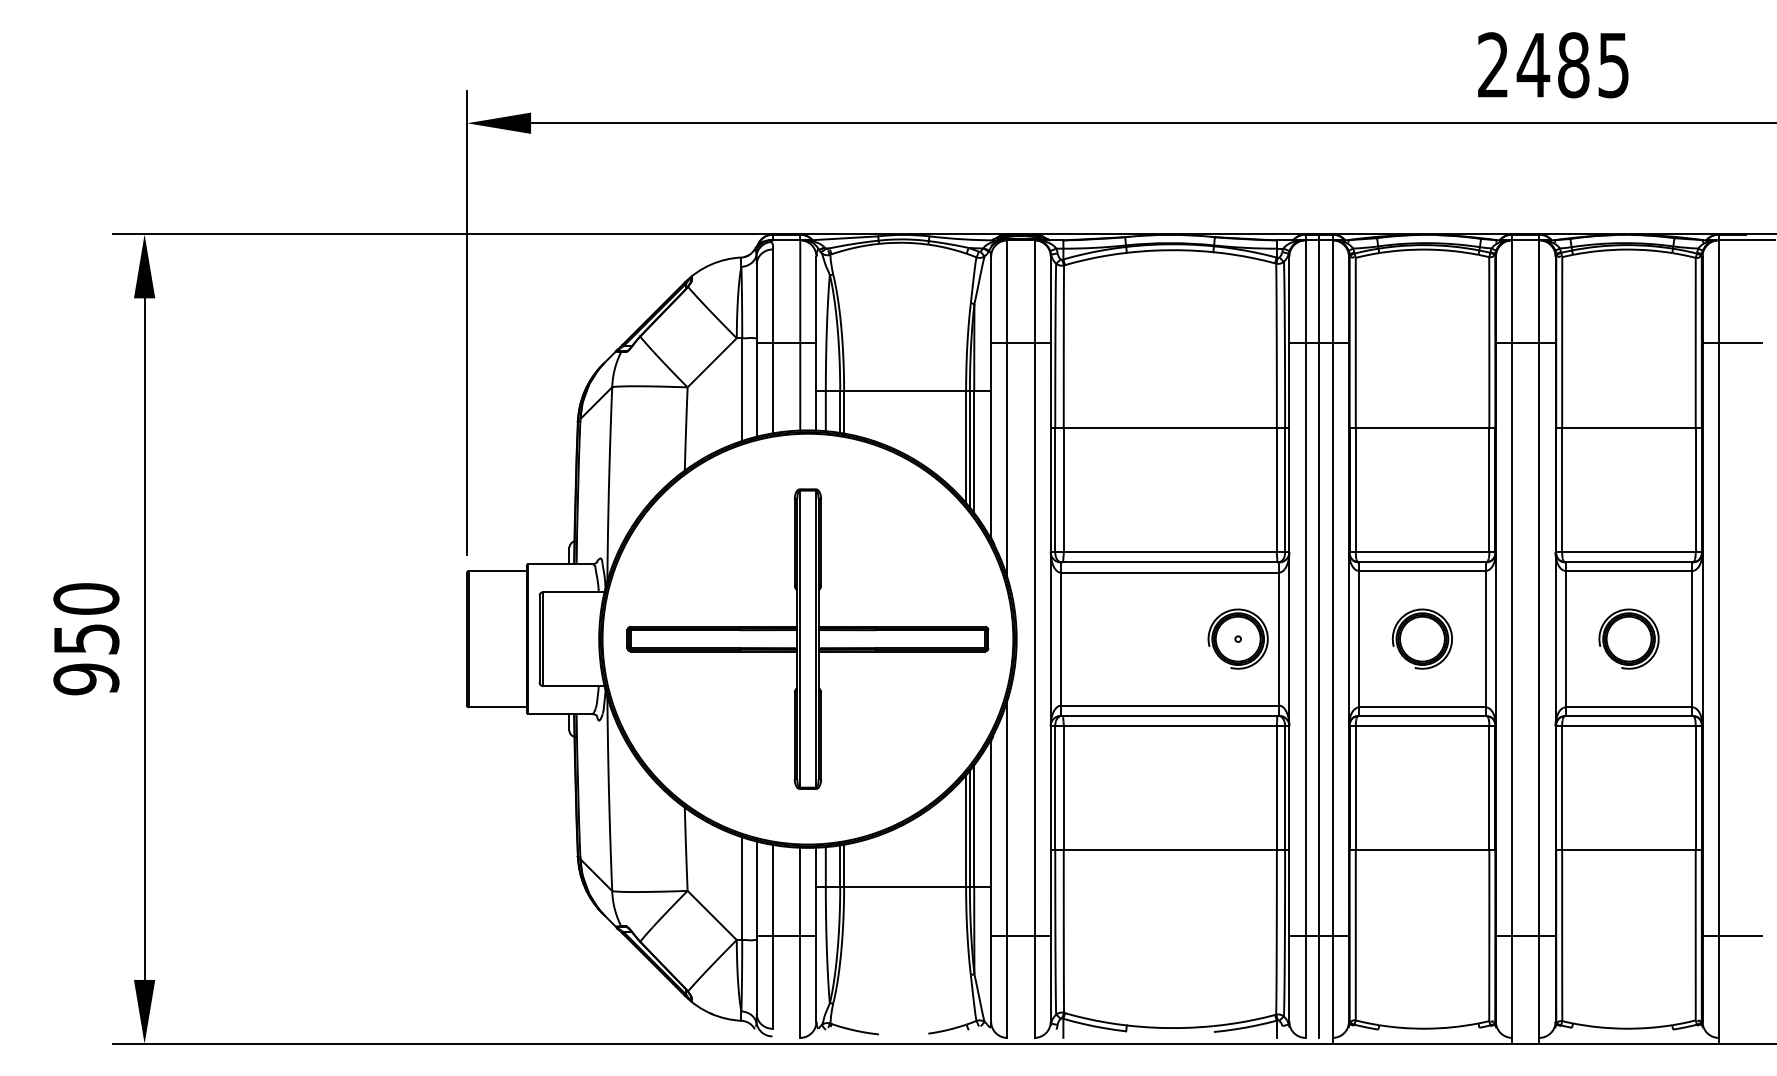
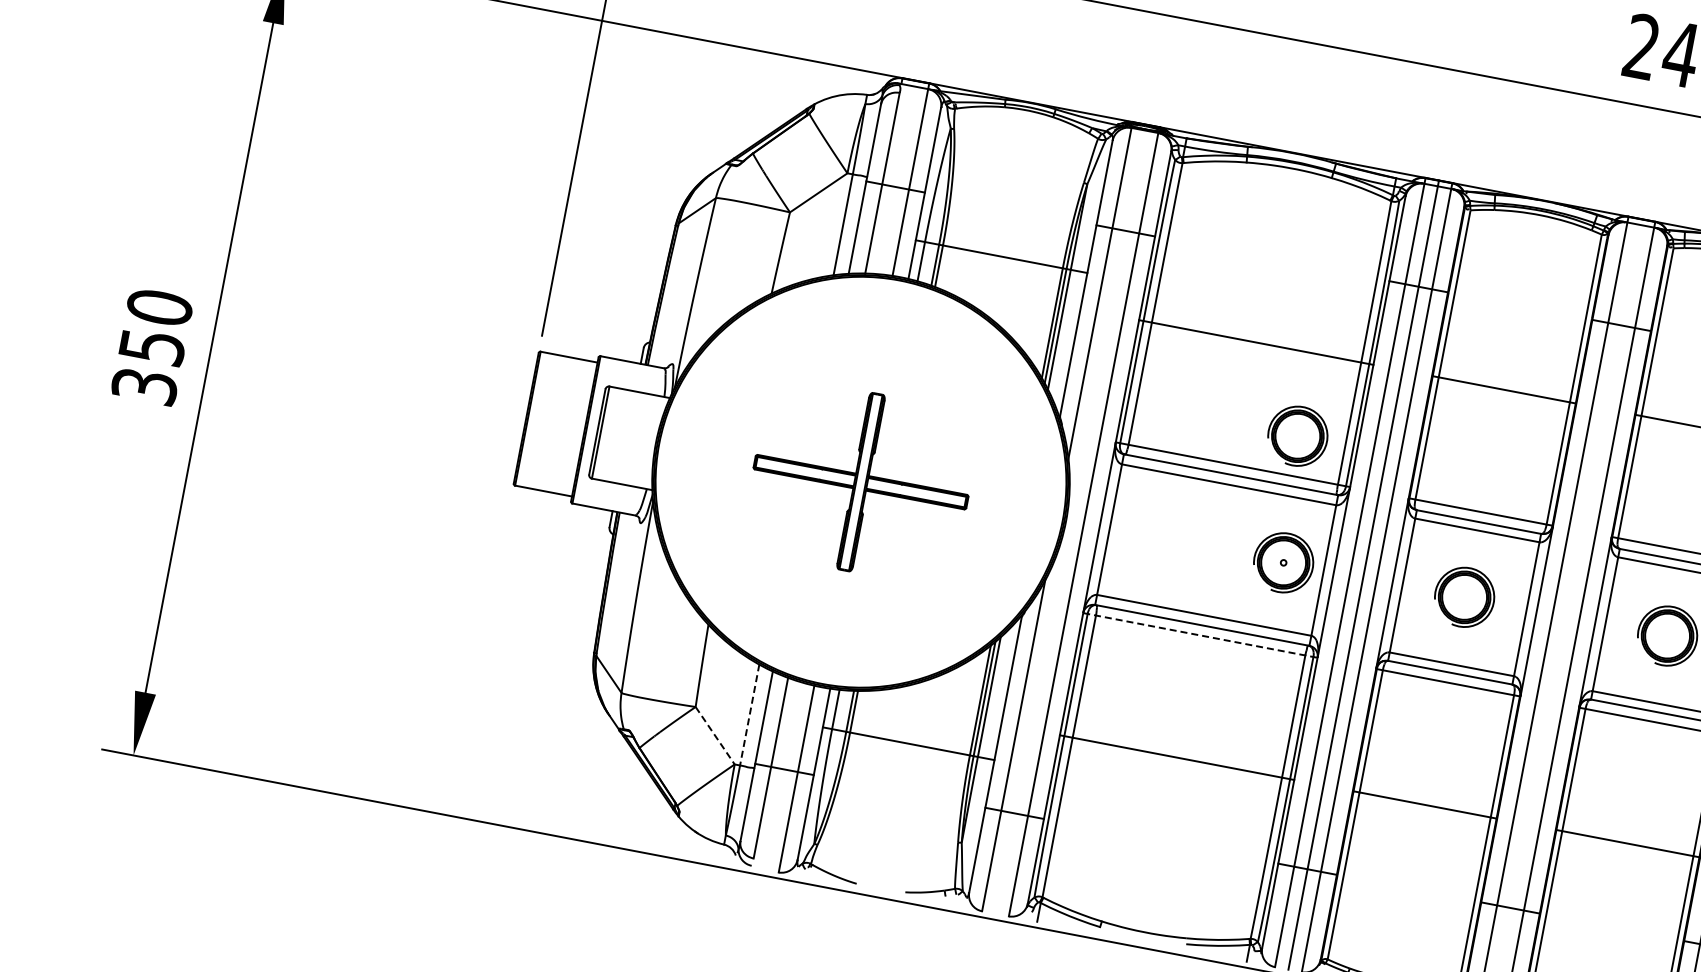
part: (1227, 511) -> (1297, 435), added
part: (807, 638) -> (860, 481), size x0.6
text: (86, 679) -> (144, 386), 950 -> 350
line: (1170, 726) -> (1200, 635), solid -> dashed
line: (742, 889) -> (749, 715), solid -> dashed
line: (712, 915) -> (715, 735), solid -> dashed

